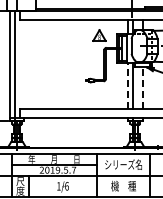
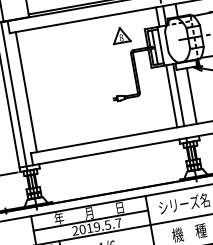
line: (24, 63) -> (26, 90), added
line: (128, 85) -> (172, 95), dashed -> solid
line: (142, 88) -> (191, 96), dashed -> solid

